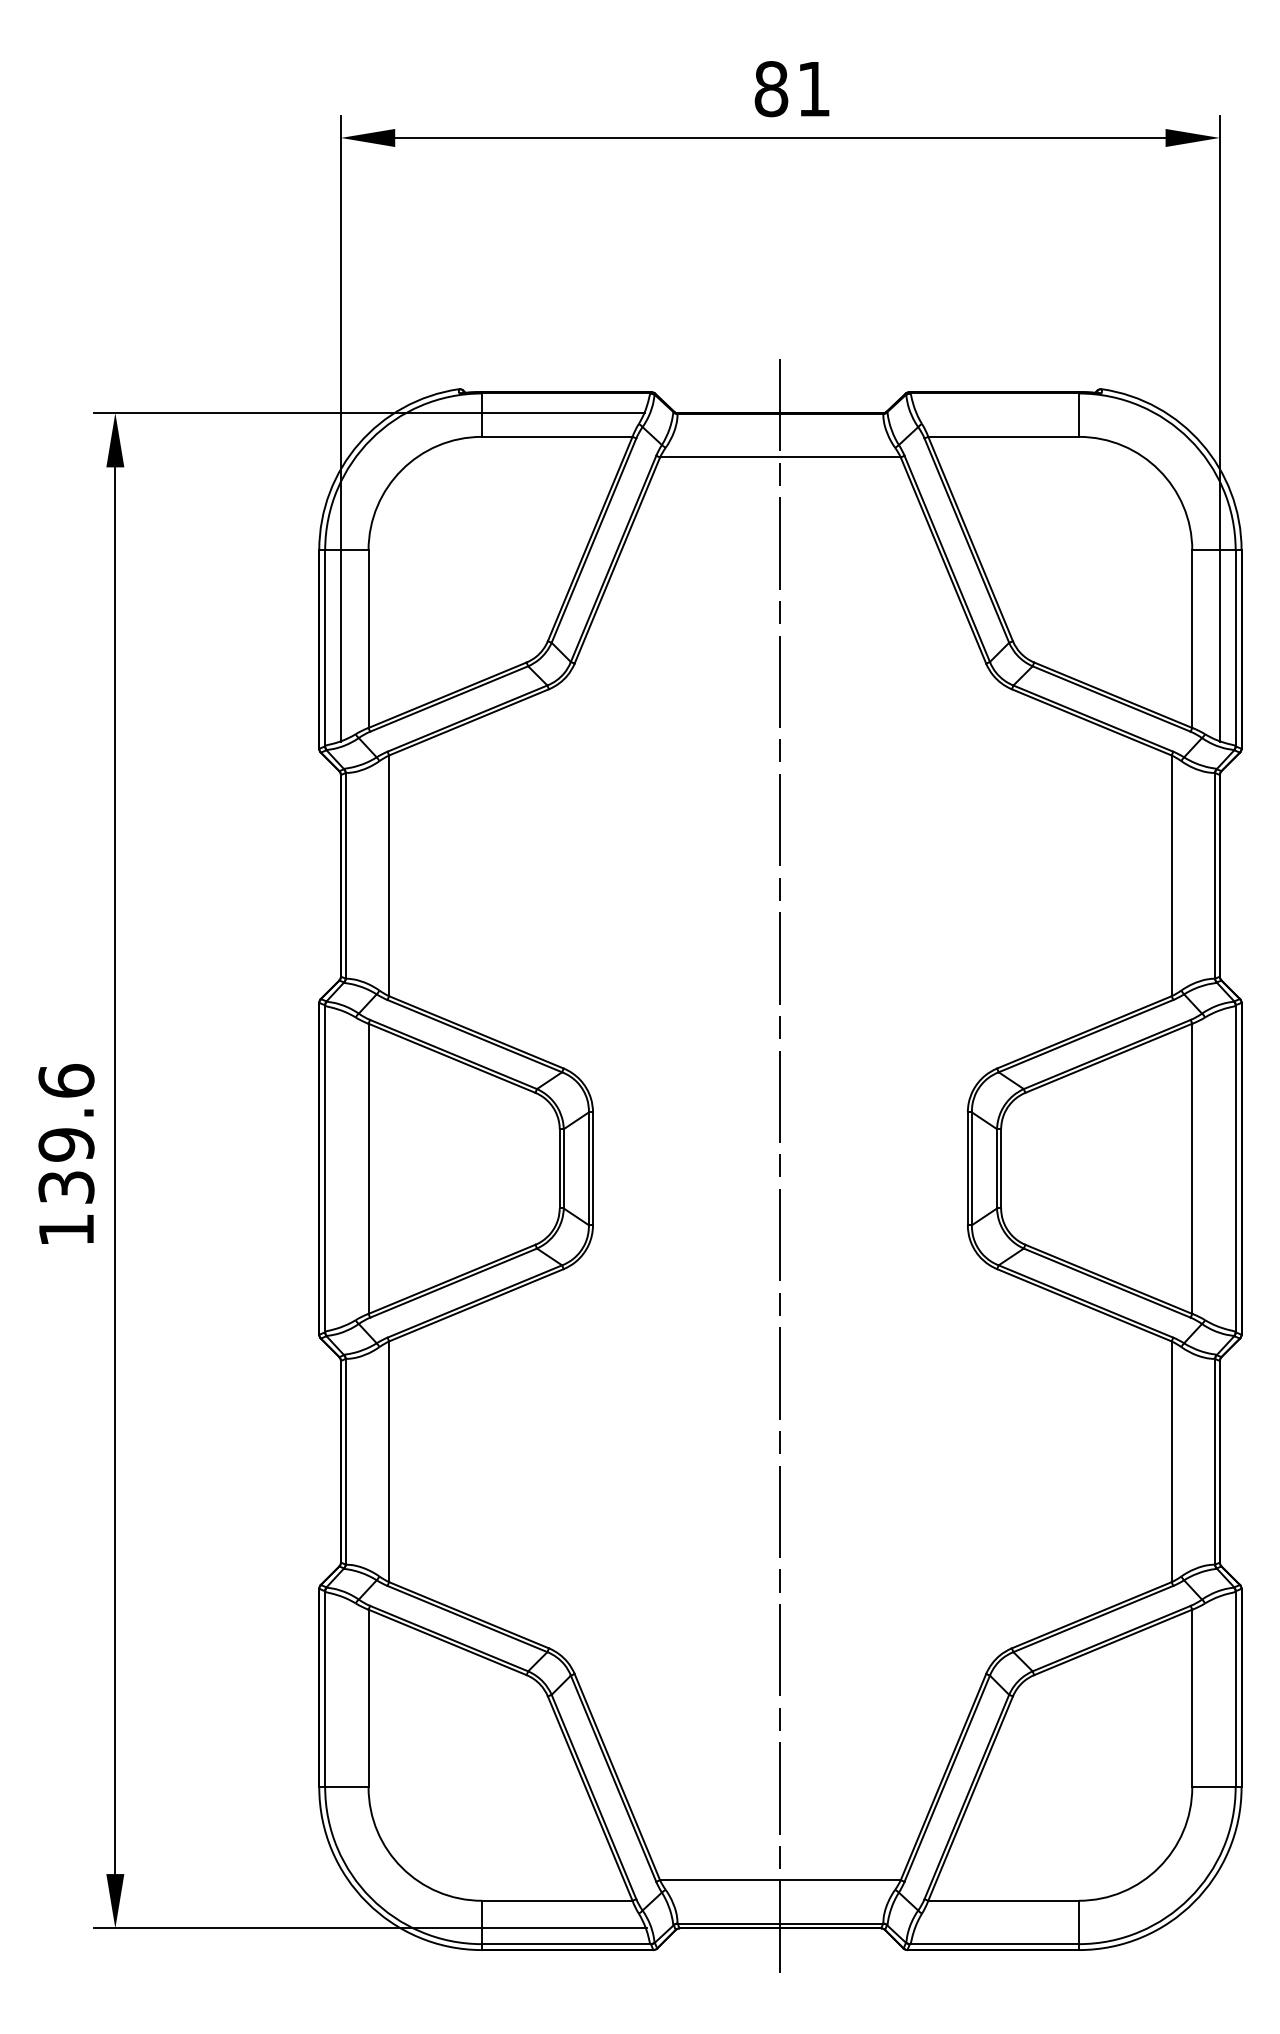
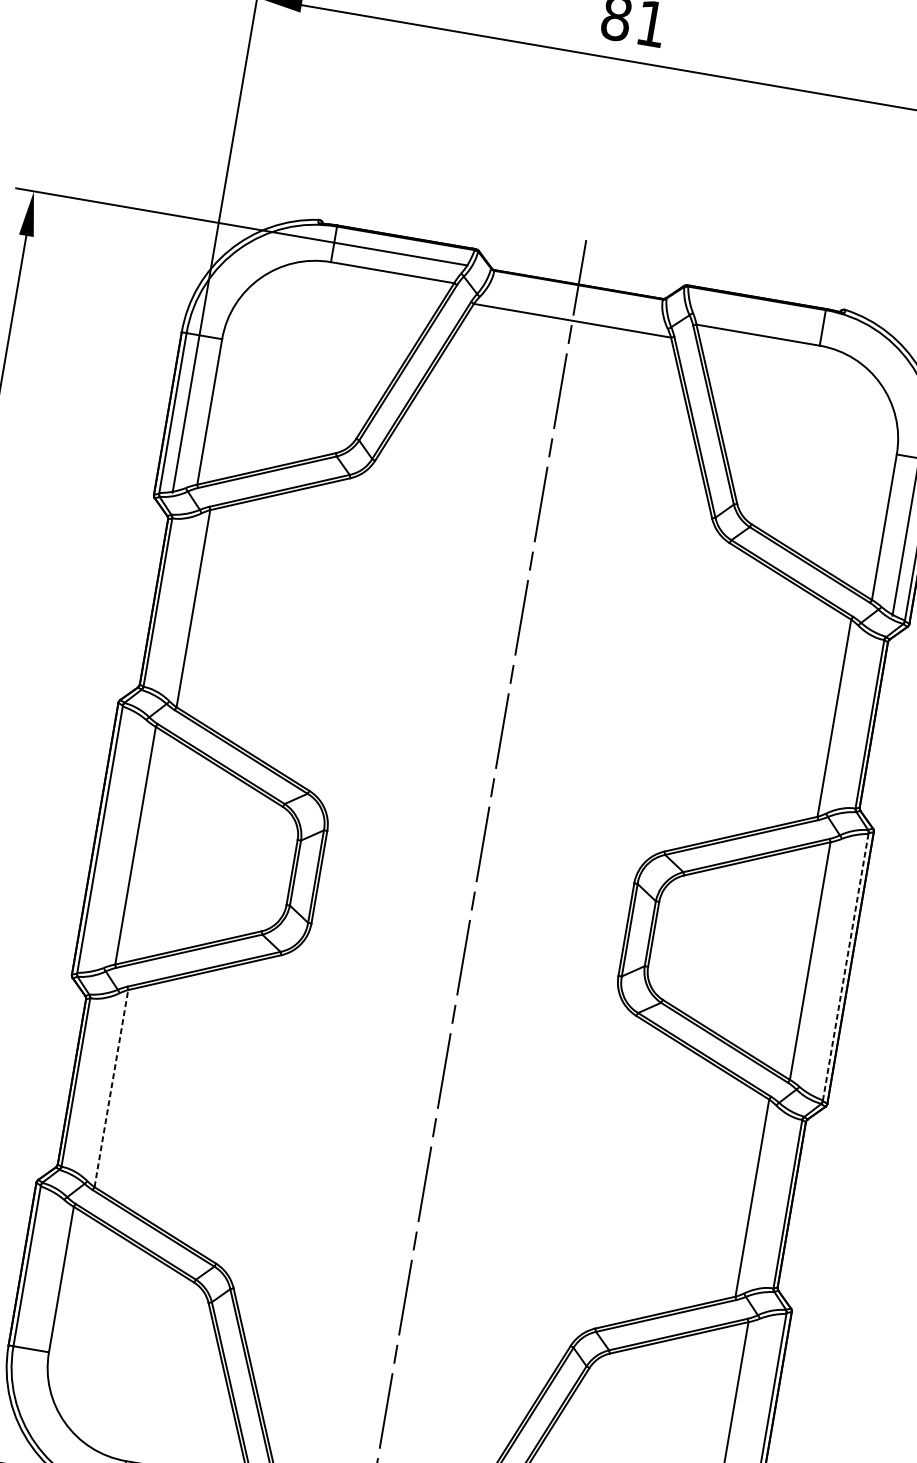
line: (1235, 1168) -> (845, 966), solid -> dashed
line: (389, 1461) -> (111, 1088), solid -> dashed

